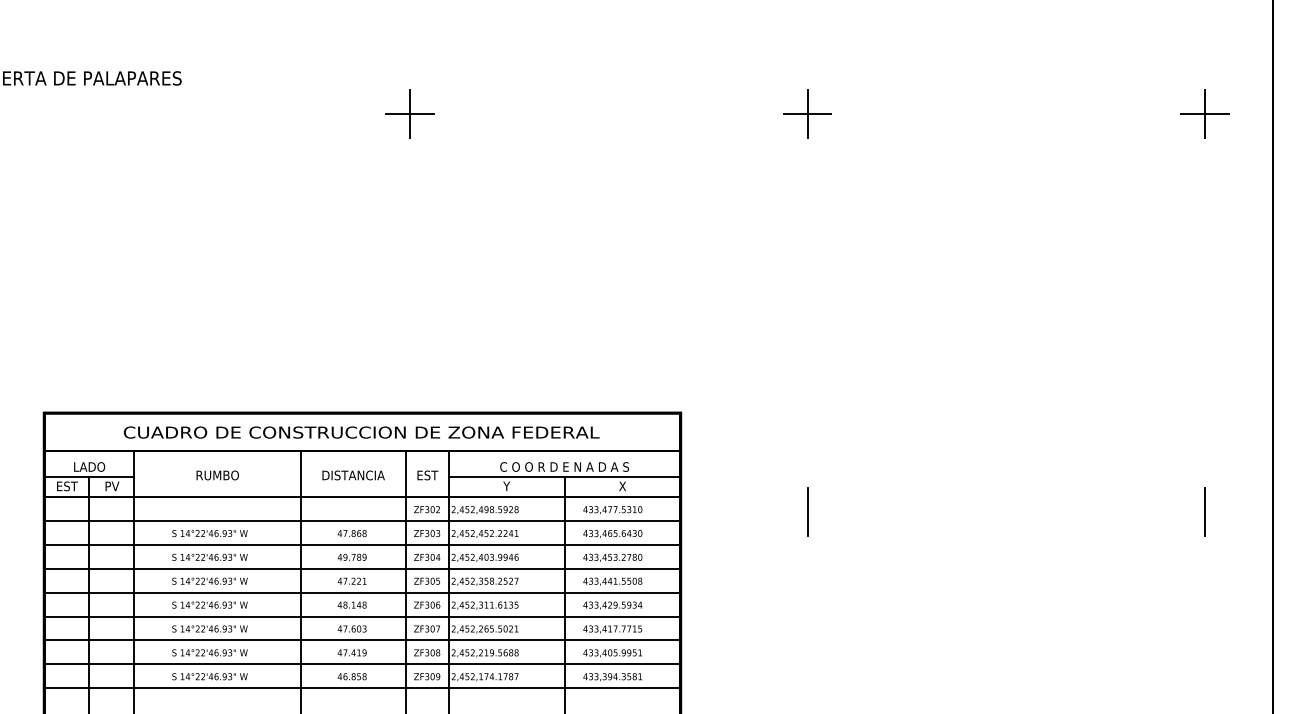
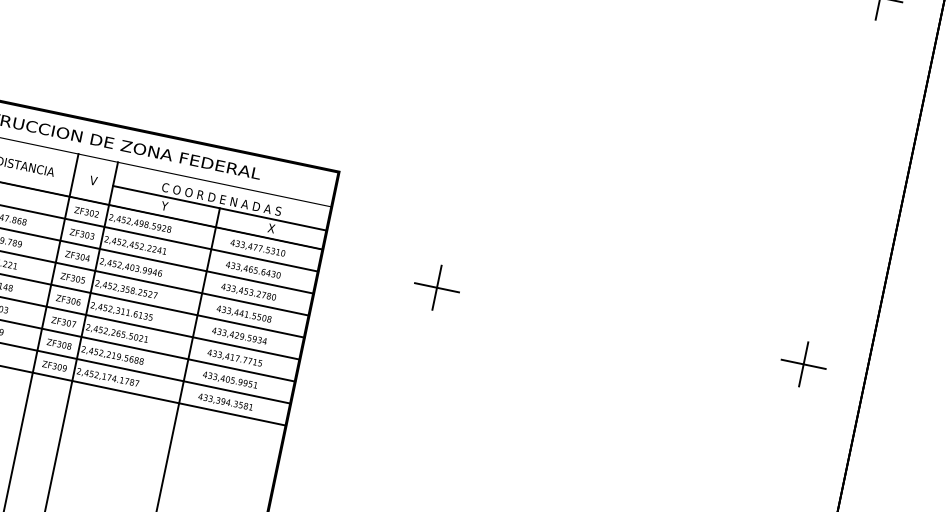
text: (427, 475) -> (93, 180), EST -> V
line: (807, 512) -> (436, 288), added
line: (1205, 512) -> (803, 364), added

